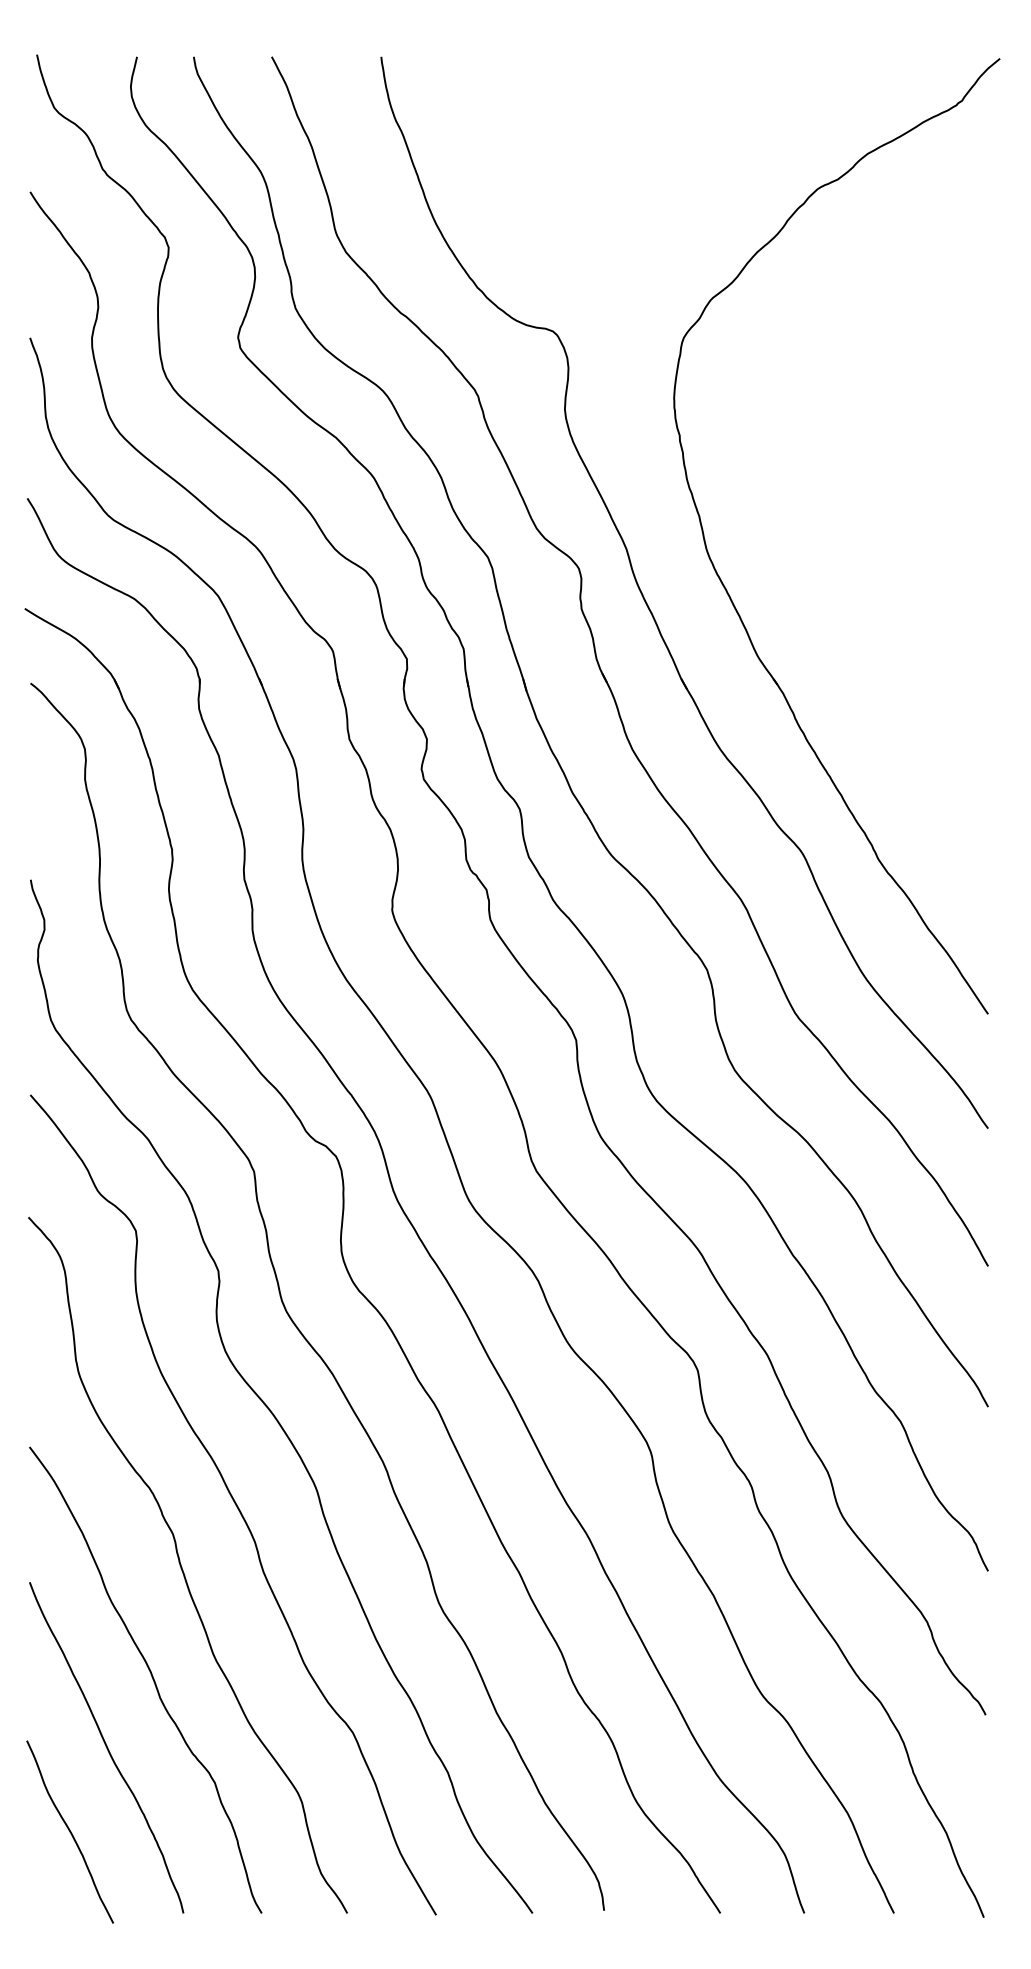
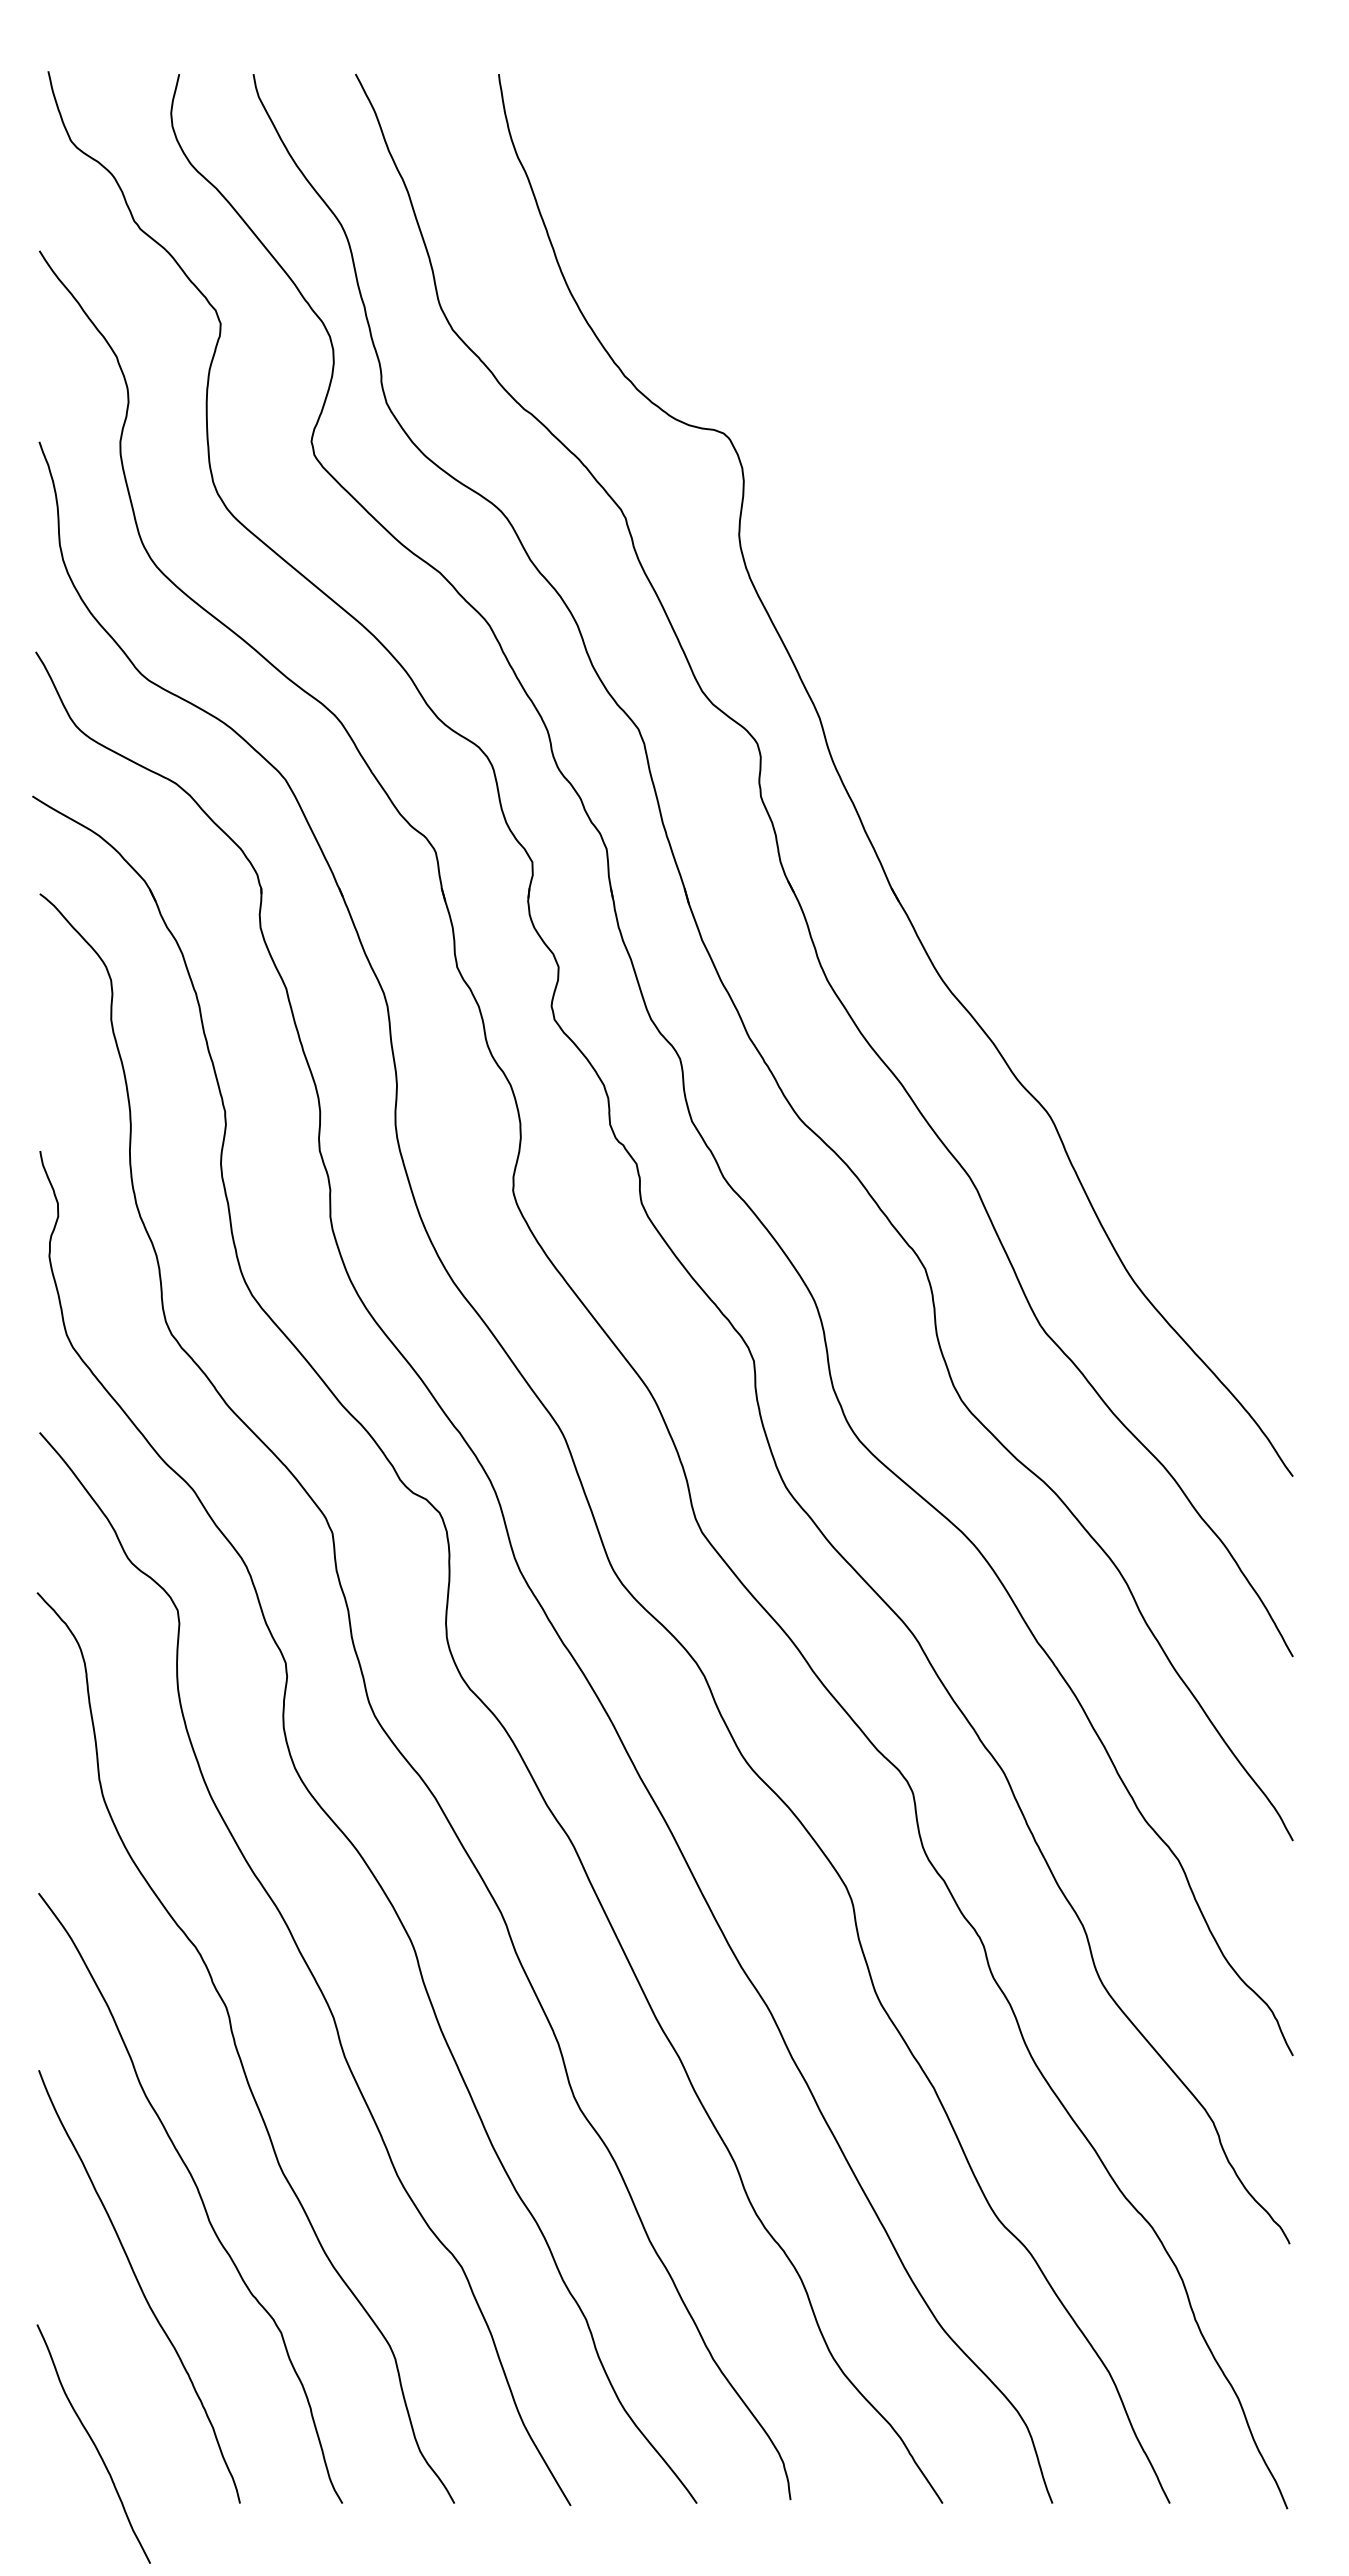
part: (730, 595) -> (955, 779), removed
curve: (69, 1831) -> (93, 2443), moved

